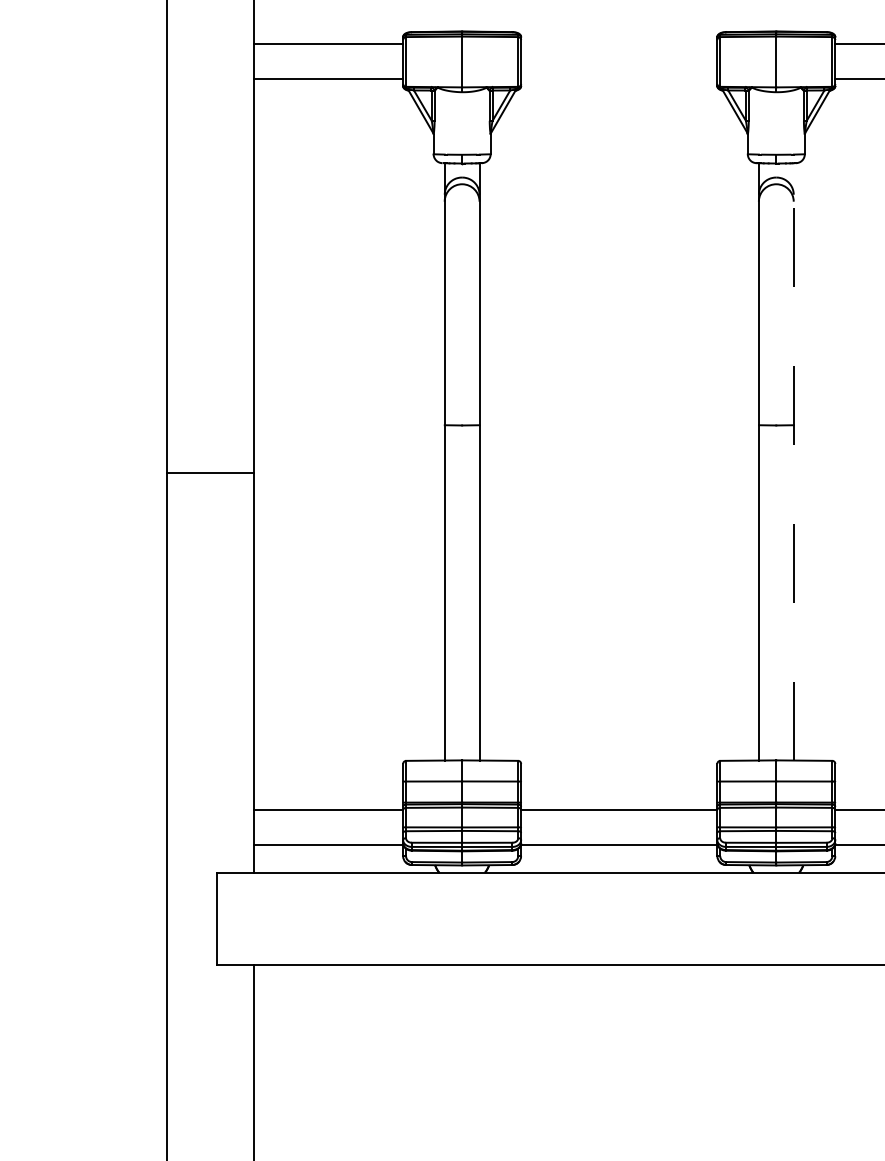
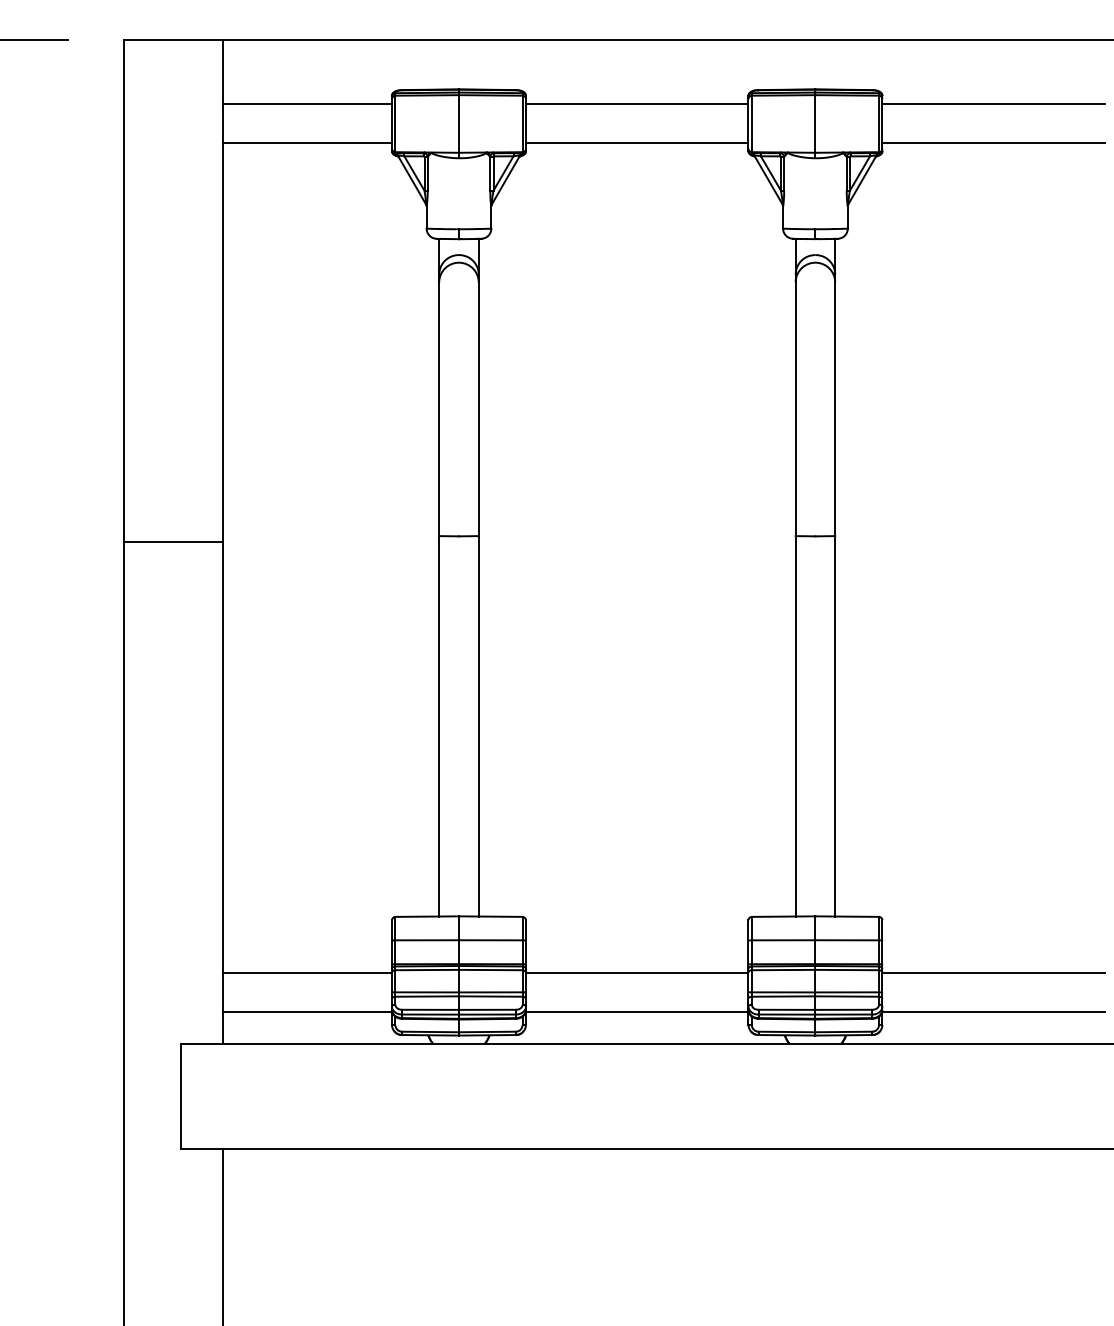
line: (618, 43) -> (636, 103), added
line: (618, 79) -> (636, 143), added
line: (794, 461) -> (835, 577), dashed -> solid
line: (210, 473) -> (173, 541), moved

